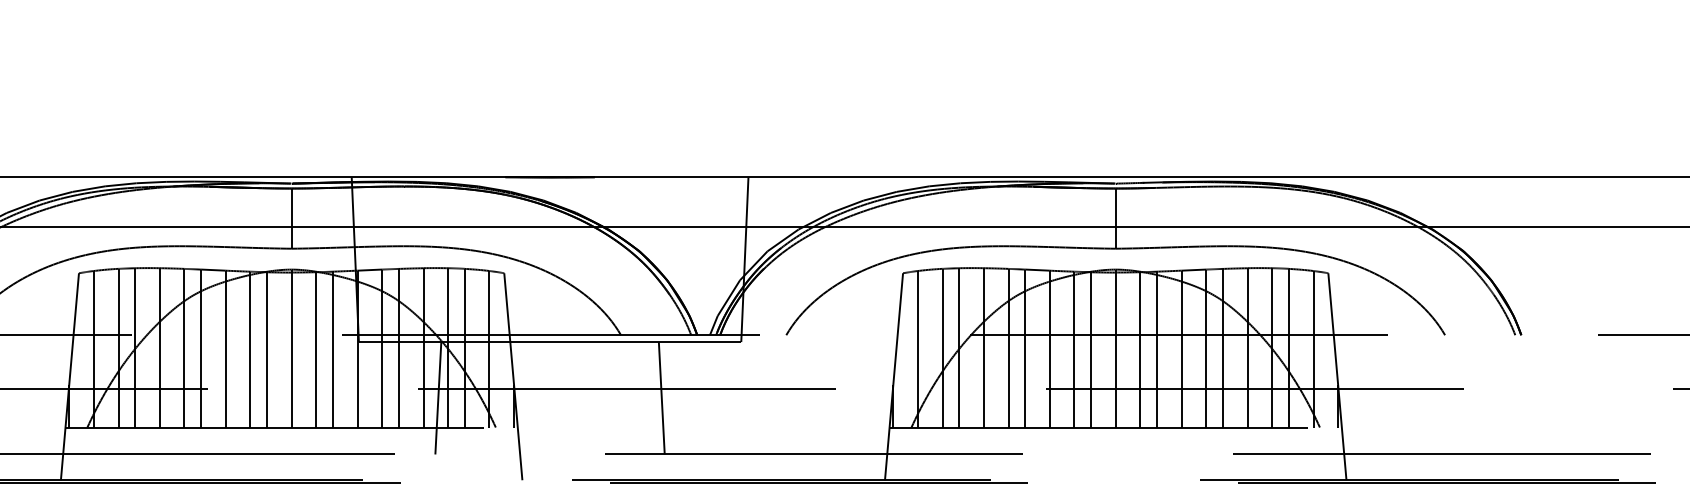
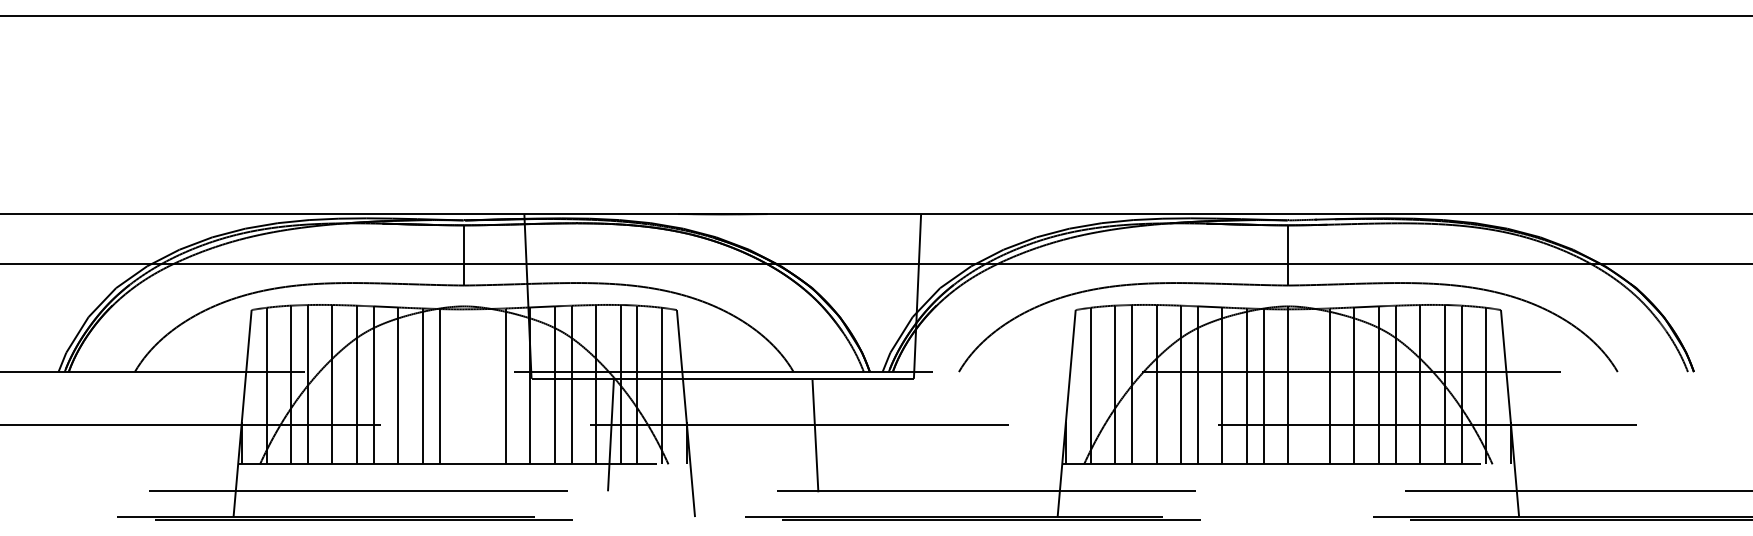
line: (291, 348) -> (464, 385), removed
line: (315, 349) -> (488, 386), removed
line: (1140, 349) -> (1313, 386), removed
line: (661, 397) -> (815, 435), moved

